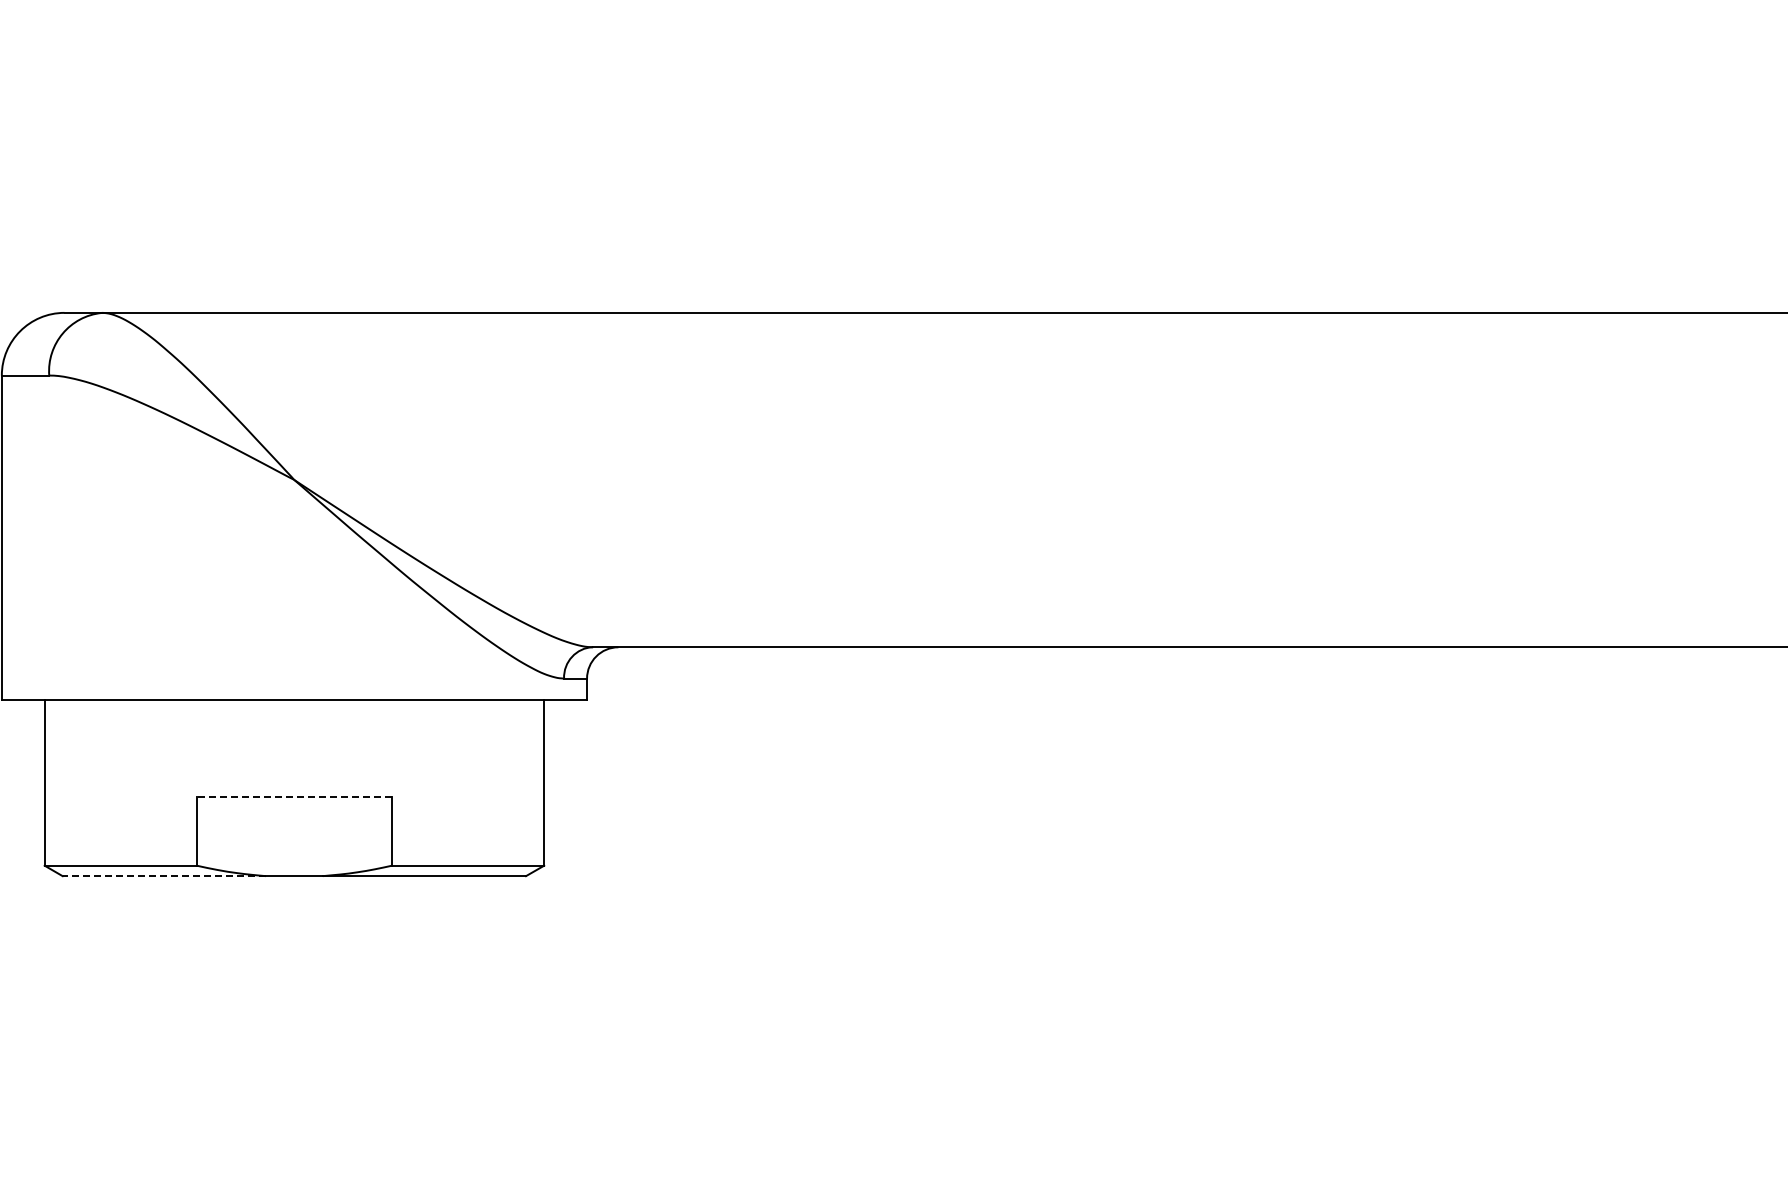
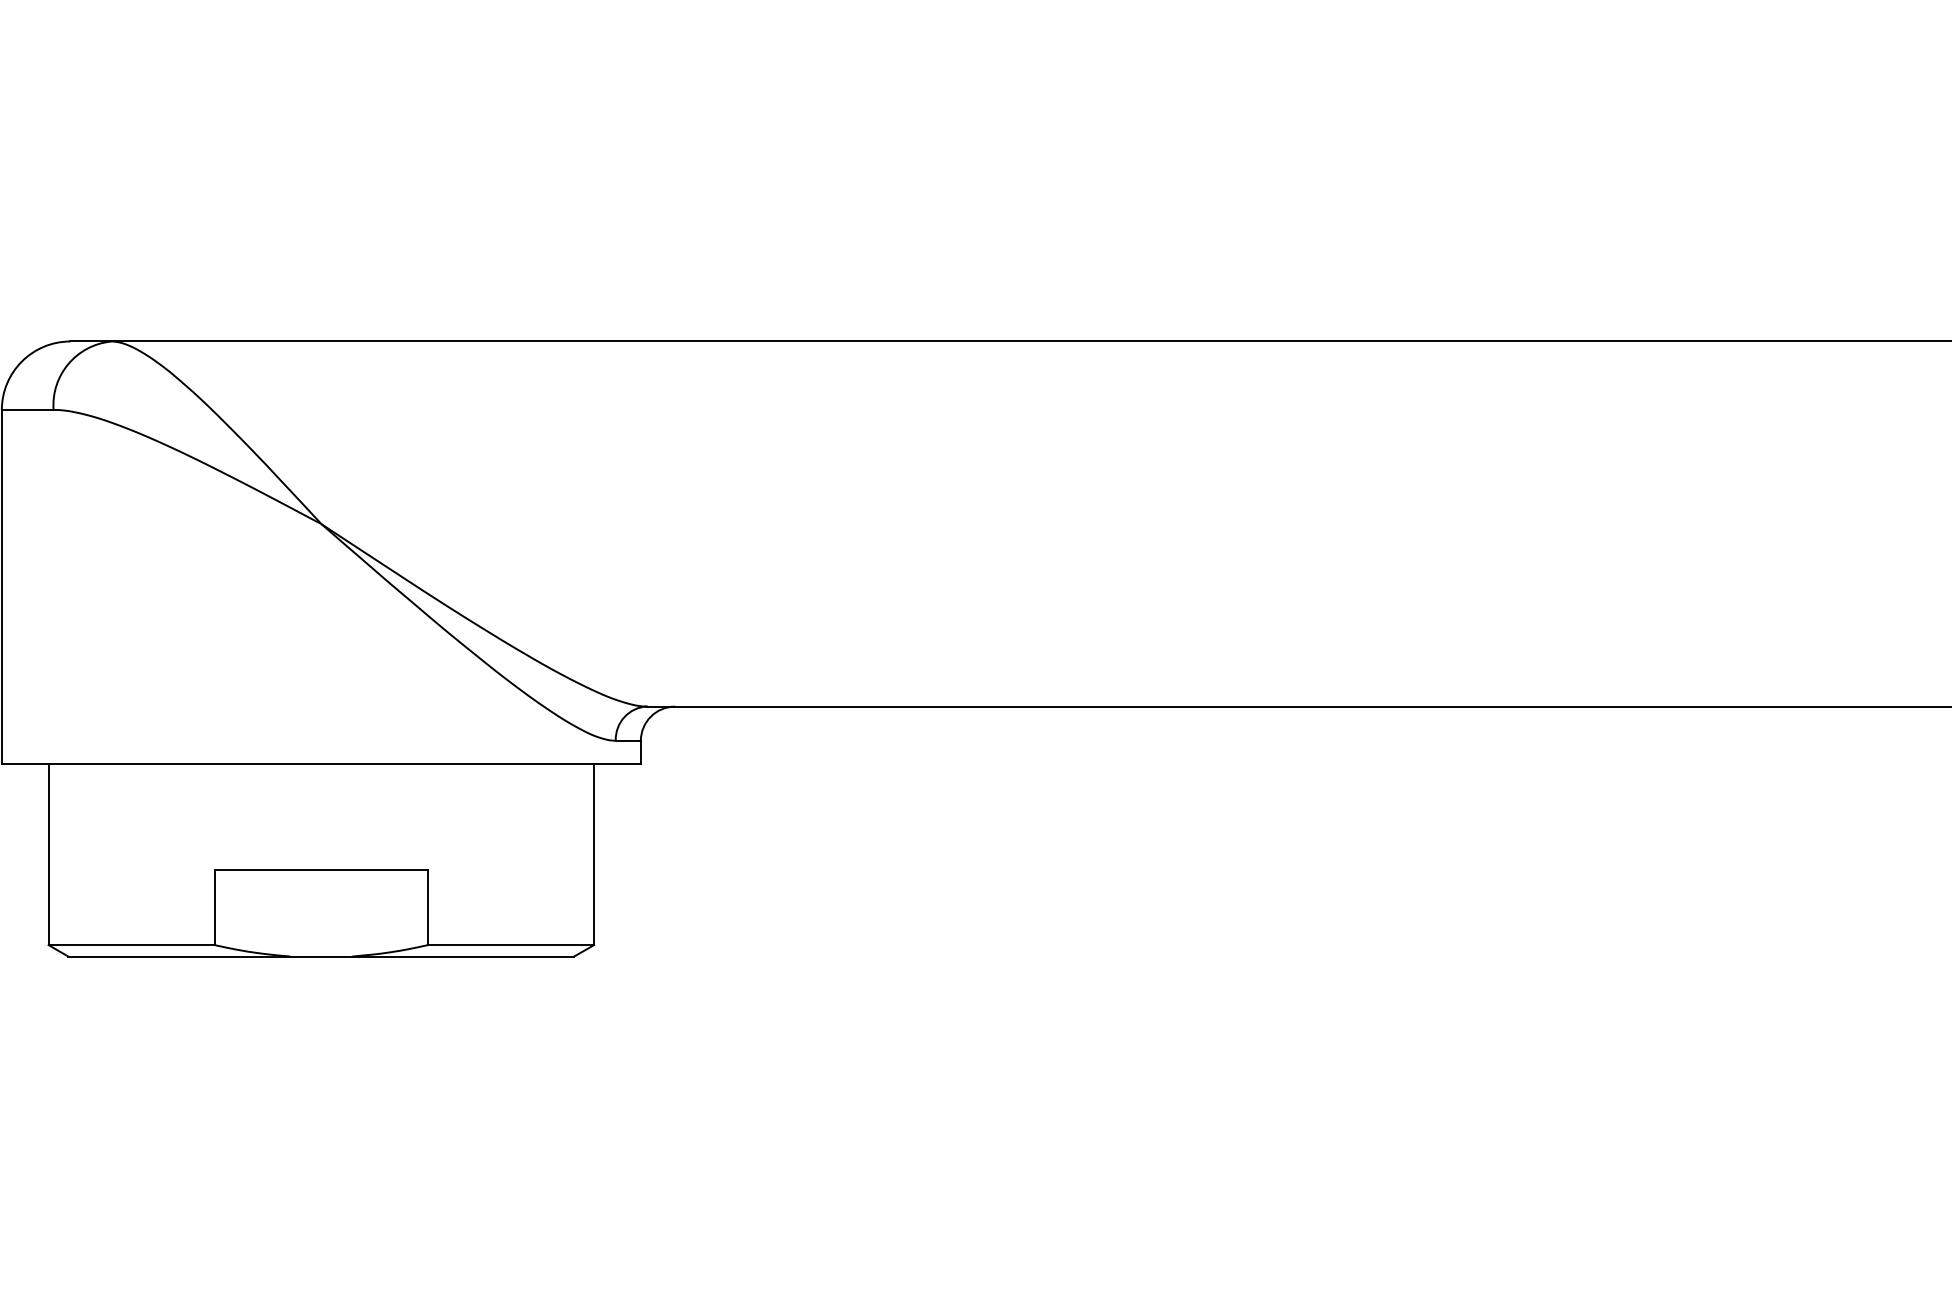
line: (294, 796) -> (321, 869), dashed -> solid
line: (164, 876) -> (179, 956), dashed -> solid

